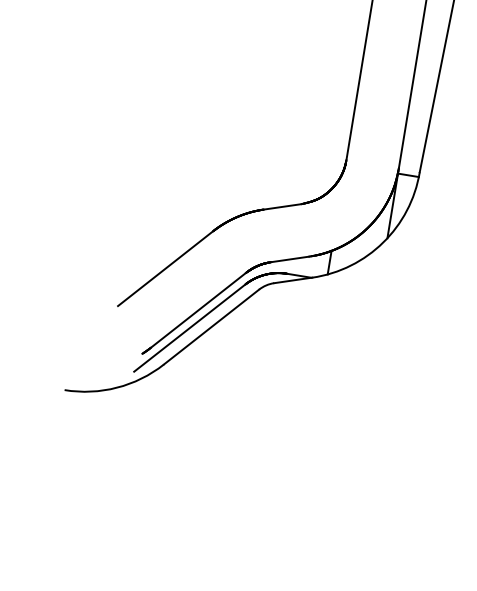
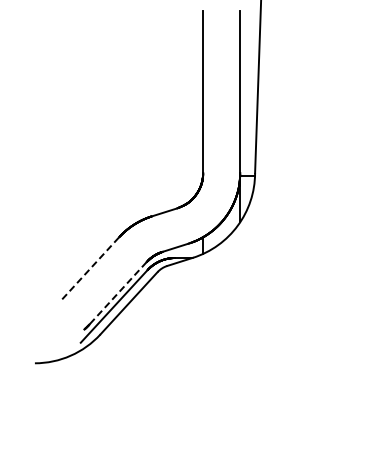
line: (166, 267) -> (91, 267), solid -> dashed
line: (197, 310) -> (117, 293), solid -> dashed

